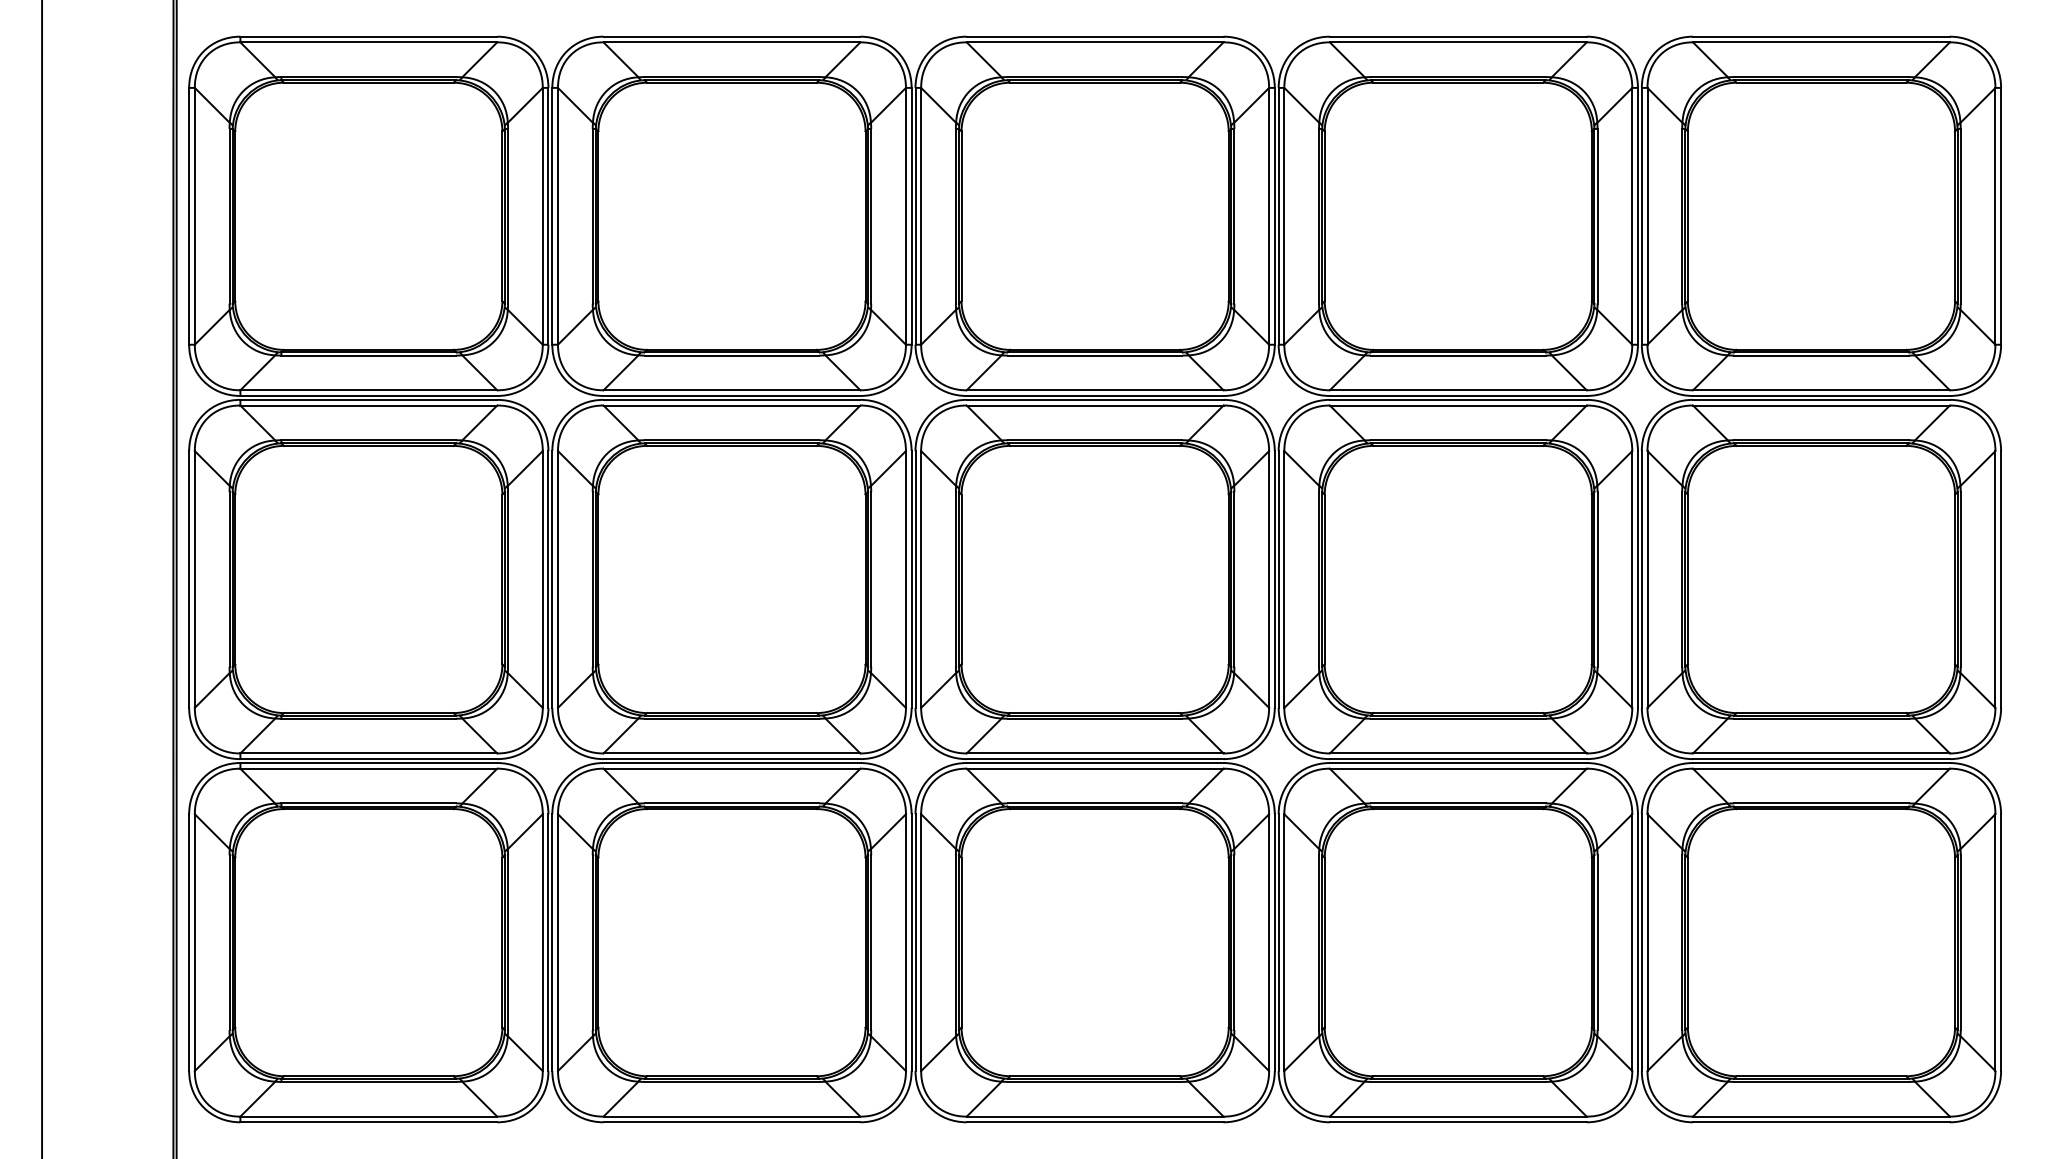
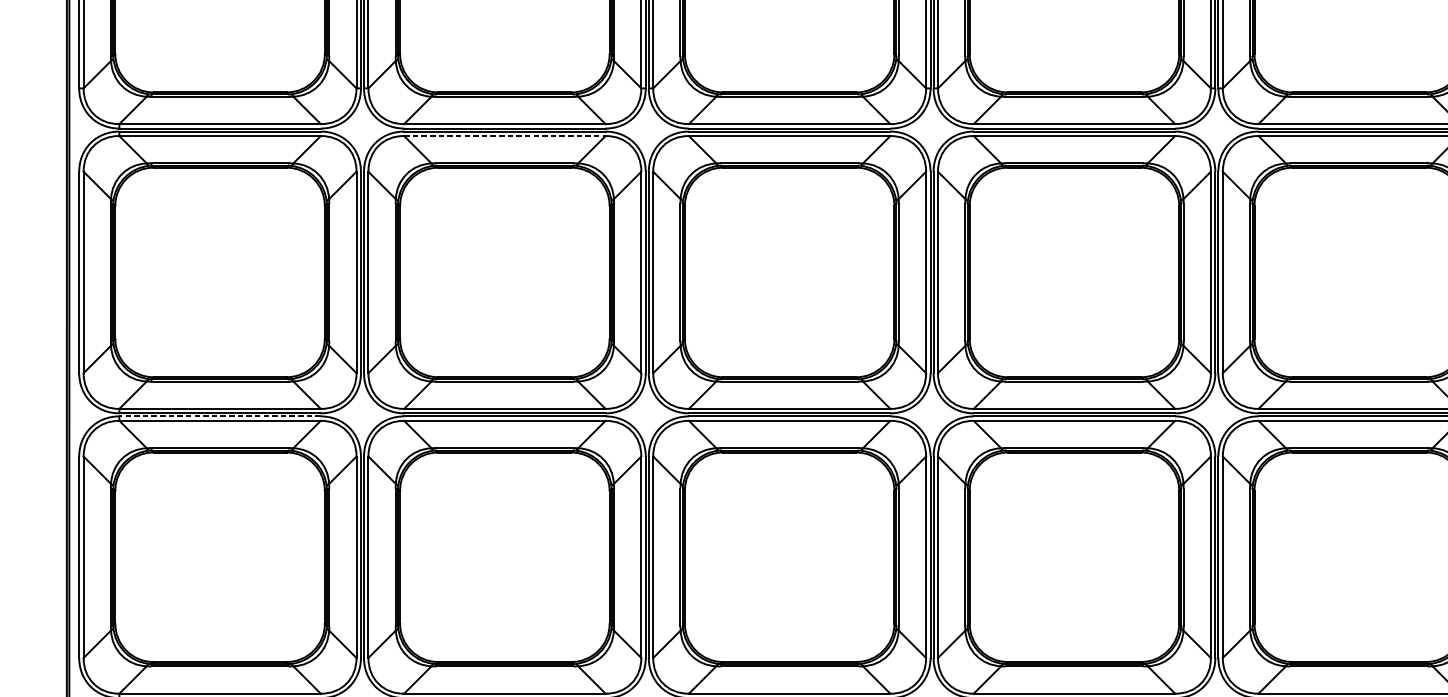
line: (732, 405) -> (505, 136), solid -> dashed
line: (368, 763) -> (219, 416), solid -> dashed

